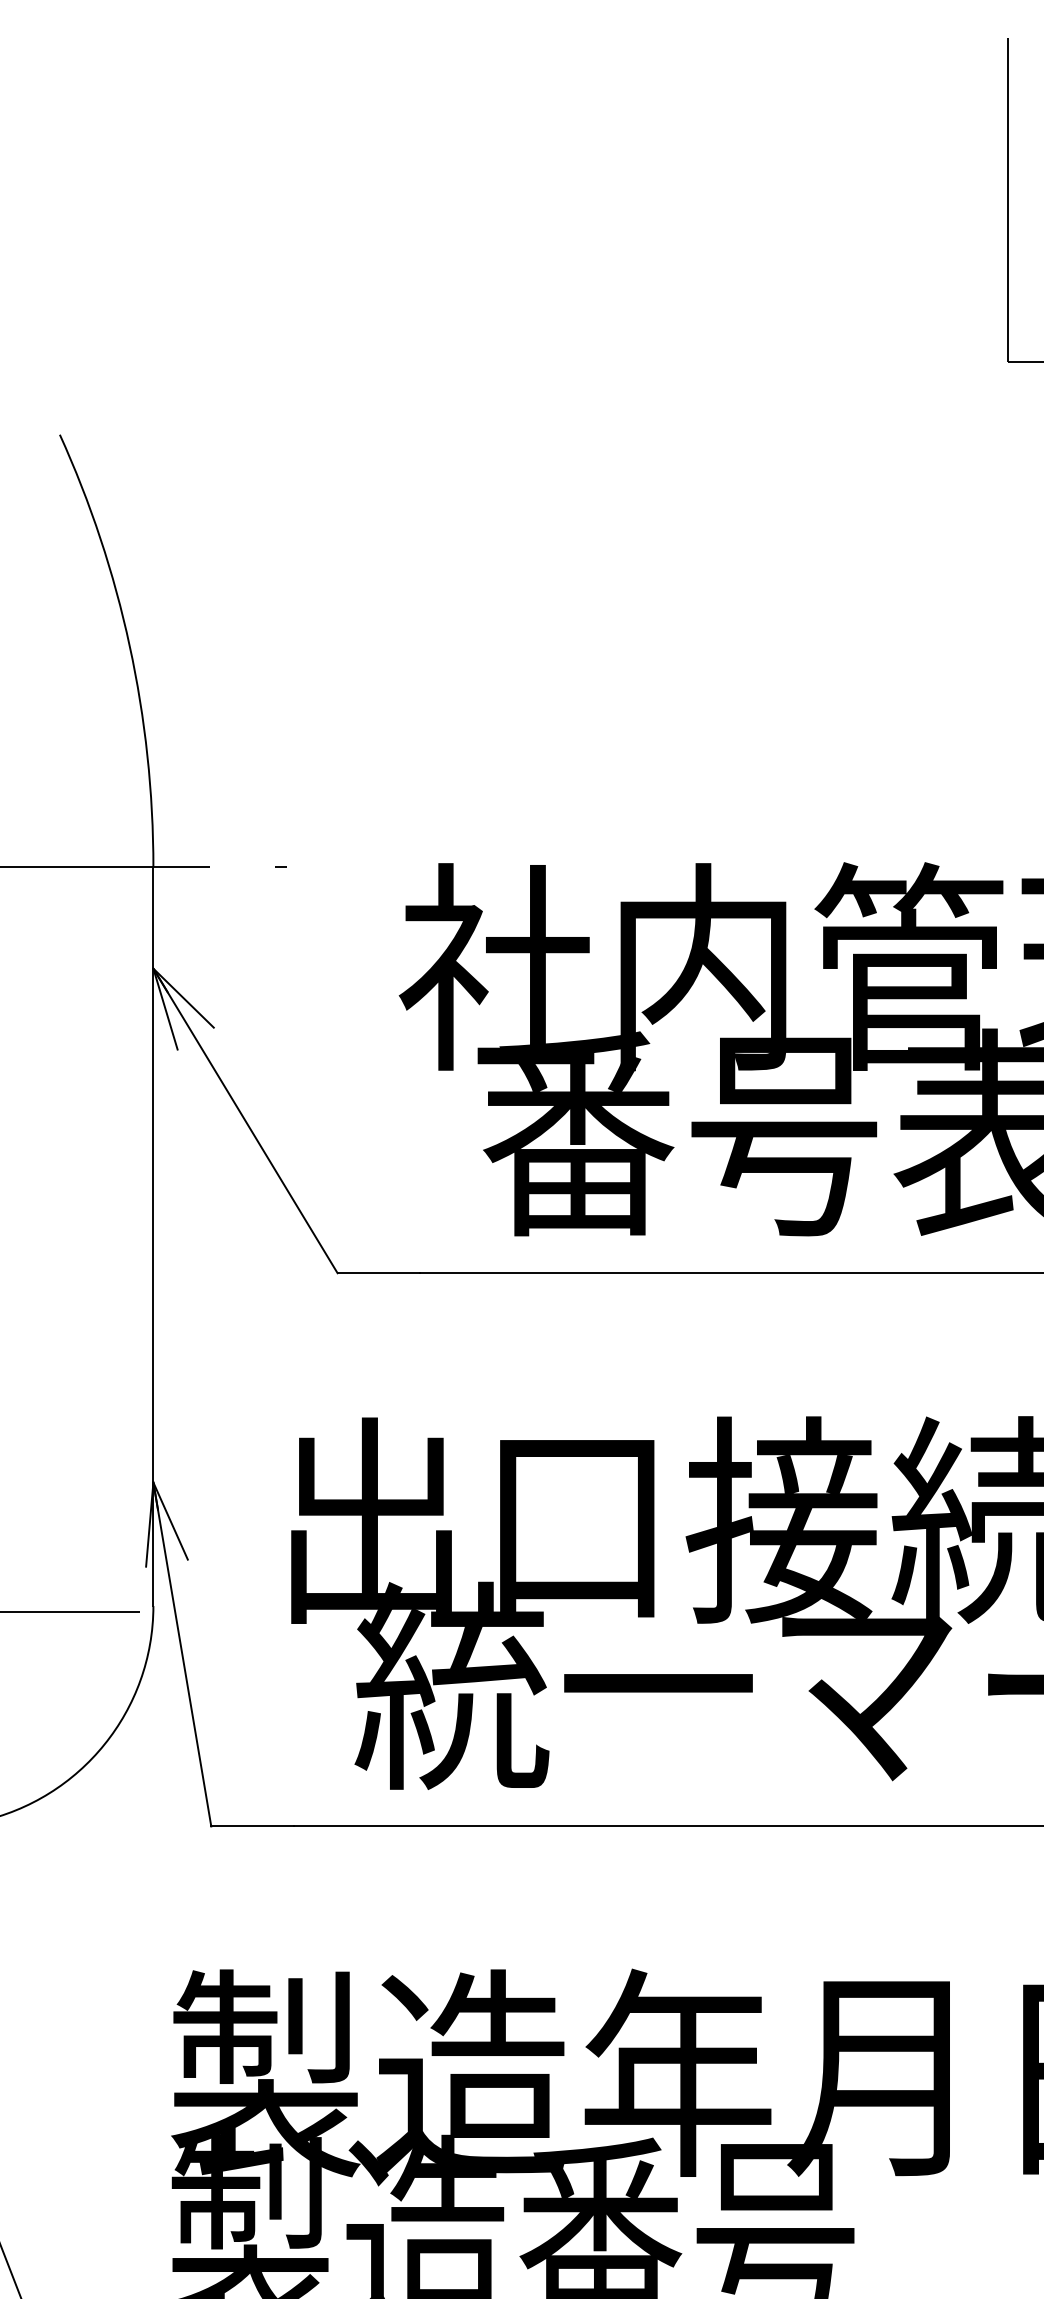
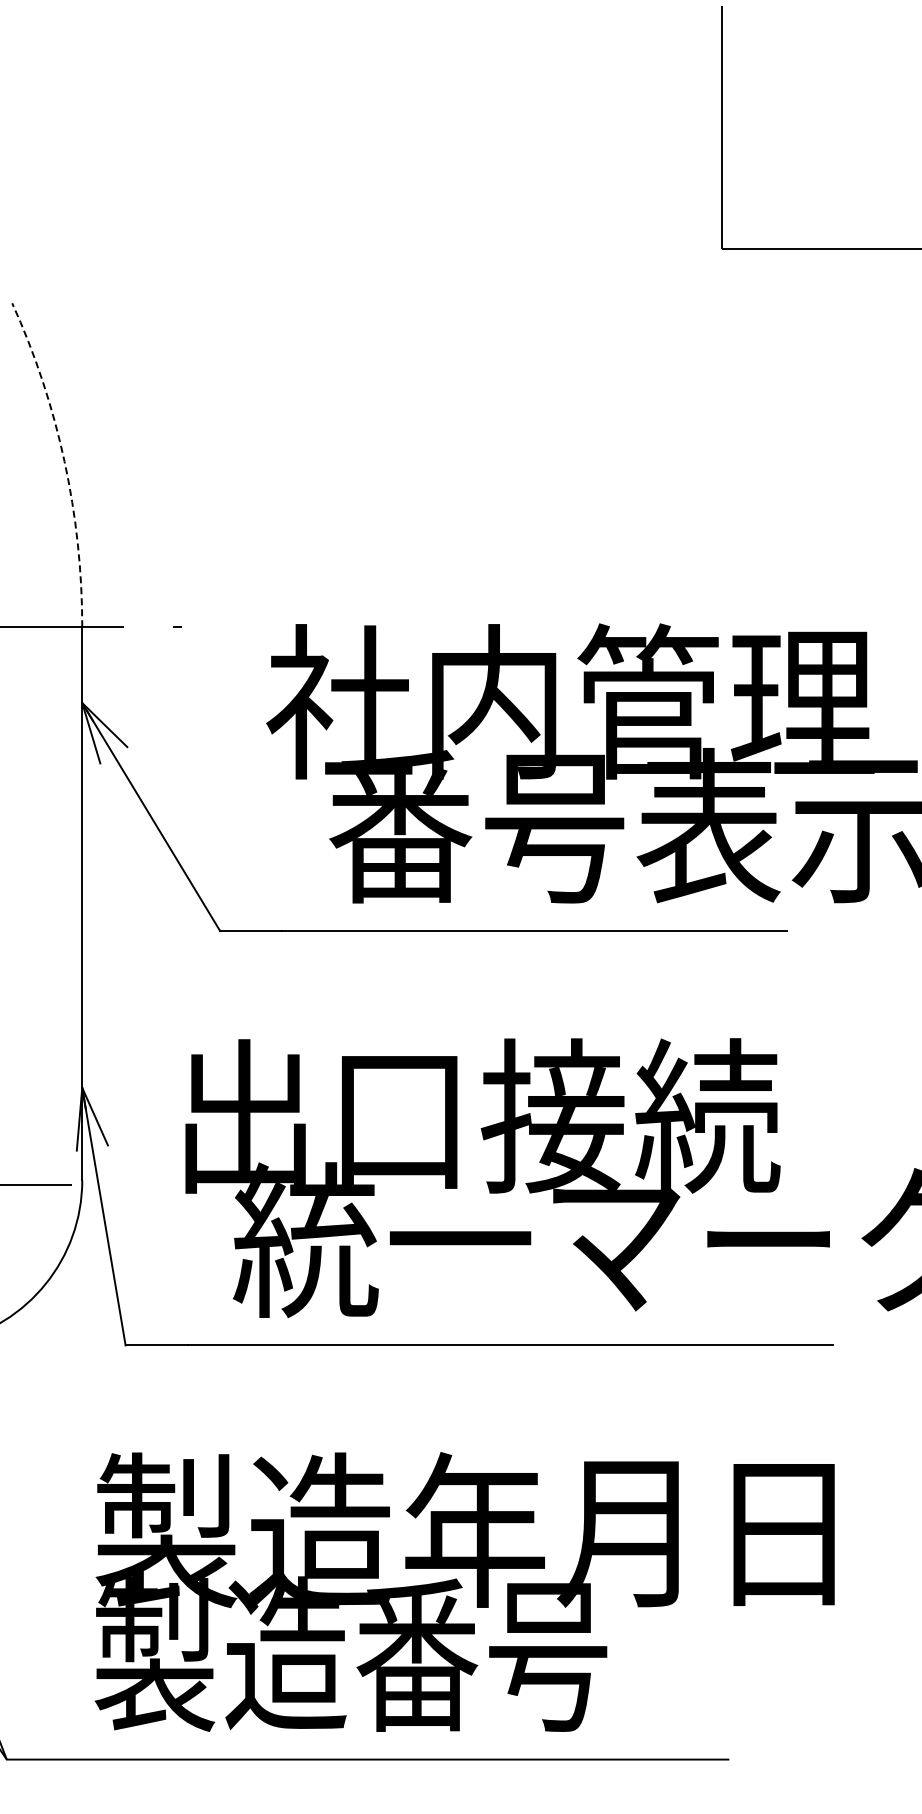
arc: (129, 646) -> (64, 461), solid -> dashed

